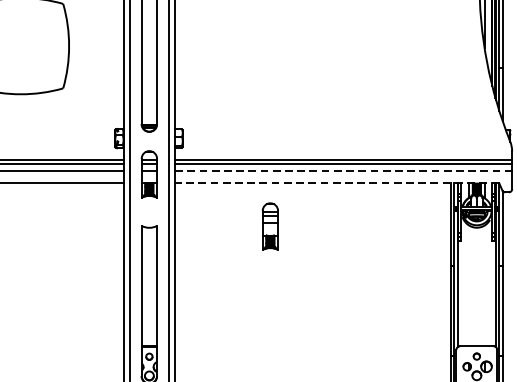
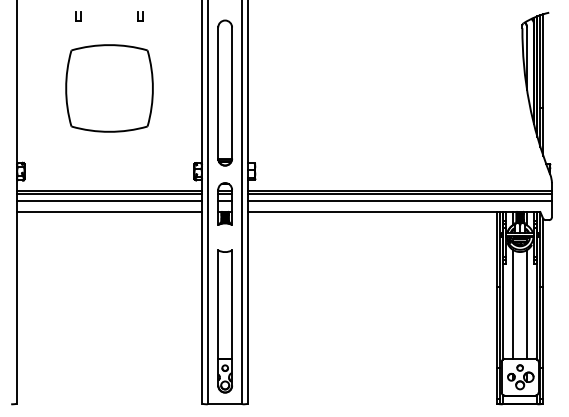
line: (344, 170) -> (400, 200), dashed -> solid
line: (337, 183) -> (394, 212), dashed -> solid
part: (269, 226) -> (333, 250), removed
line: (469, 286) -> (513, 304), added
line: (485, 286) -> (527, 304), added

